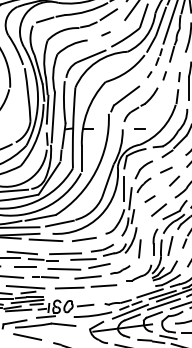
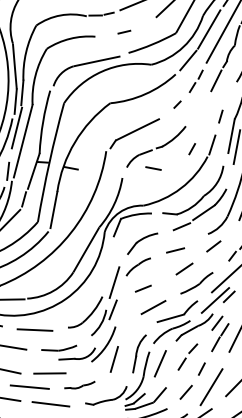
line: (164, 75) -> (191, 148), moved
line: (139, 128) -> (153, 167), moved
line: (123, 188) -> (107, 265), removed
line: (83, 259) -> (28, 359), removed

